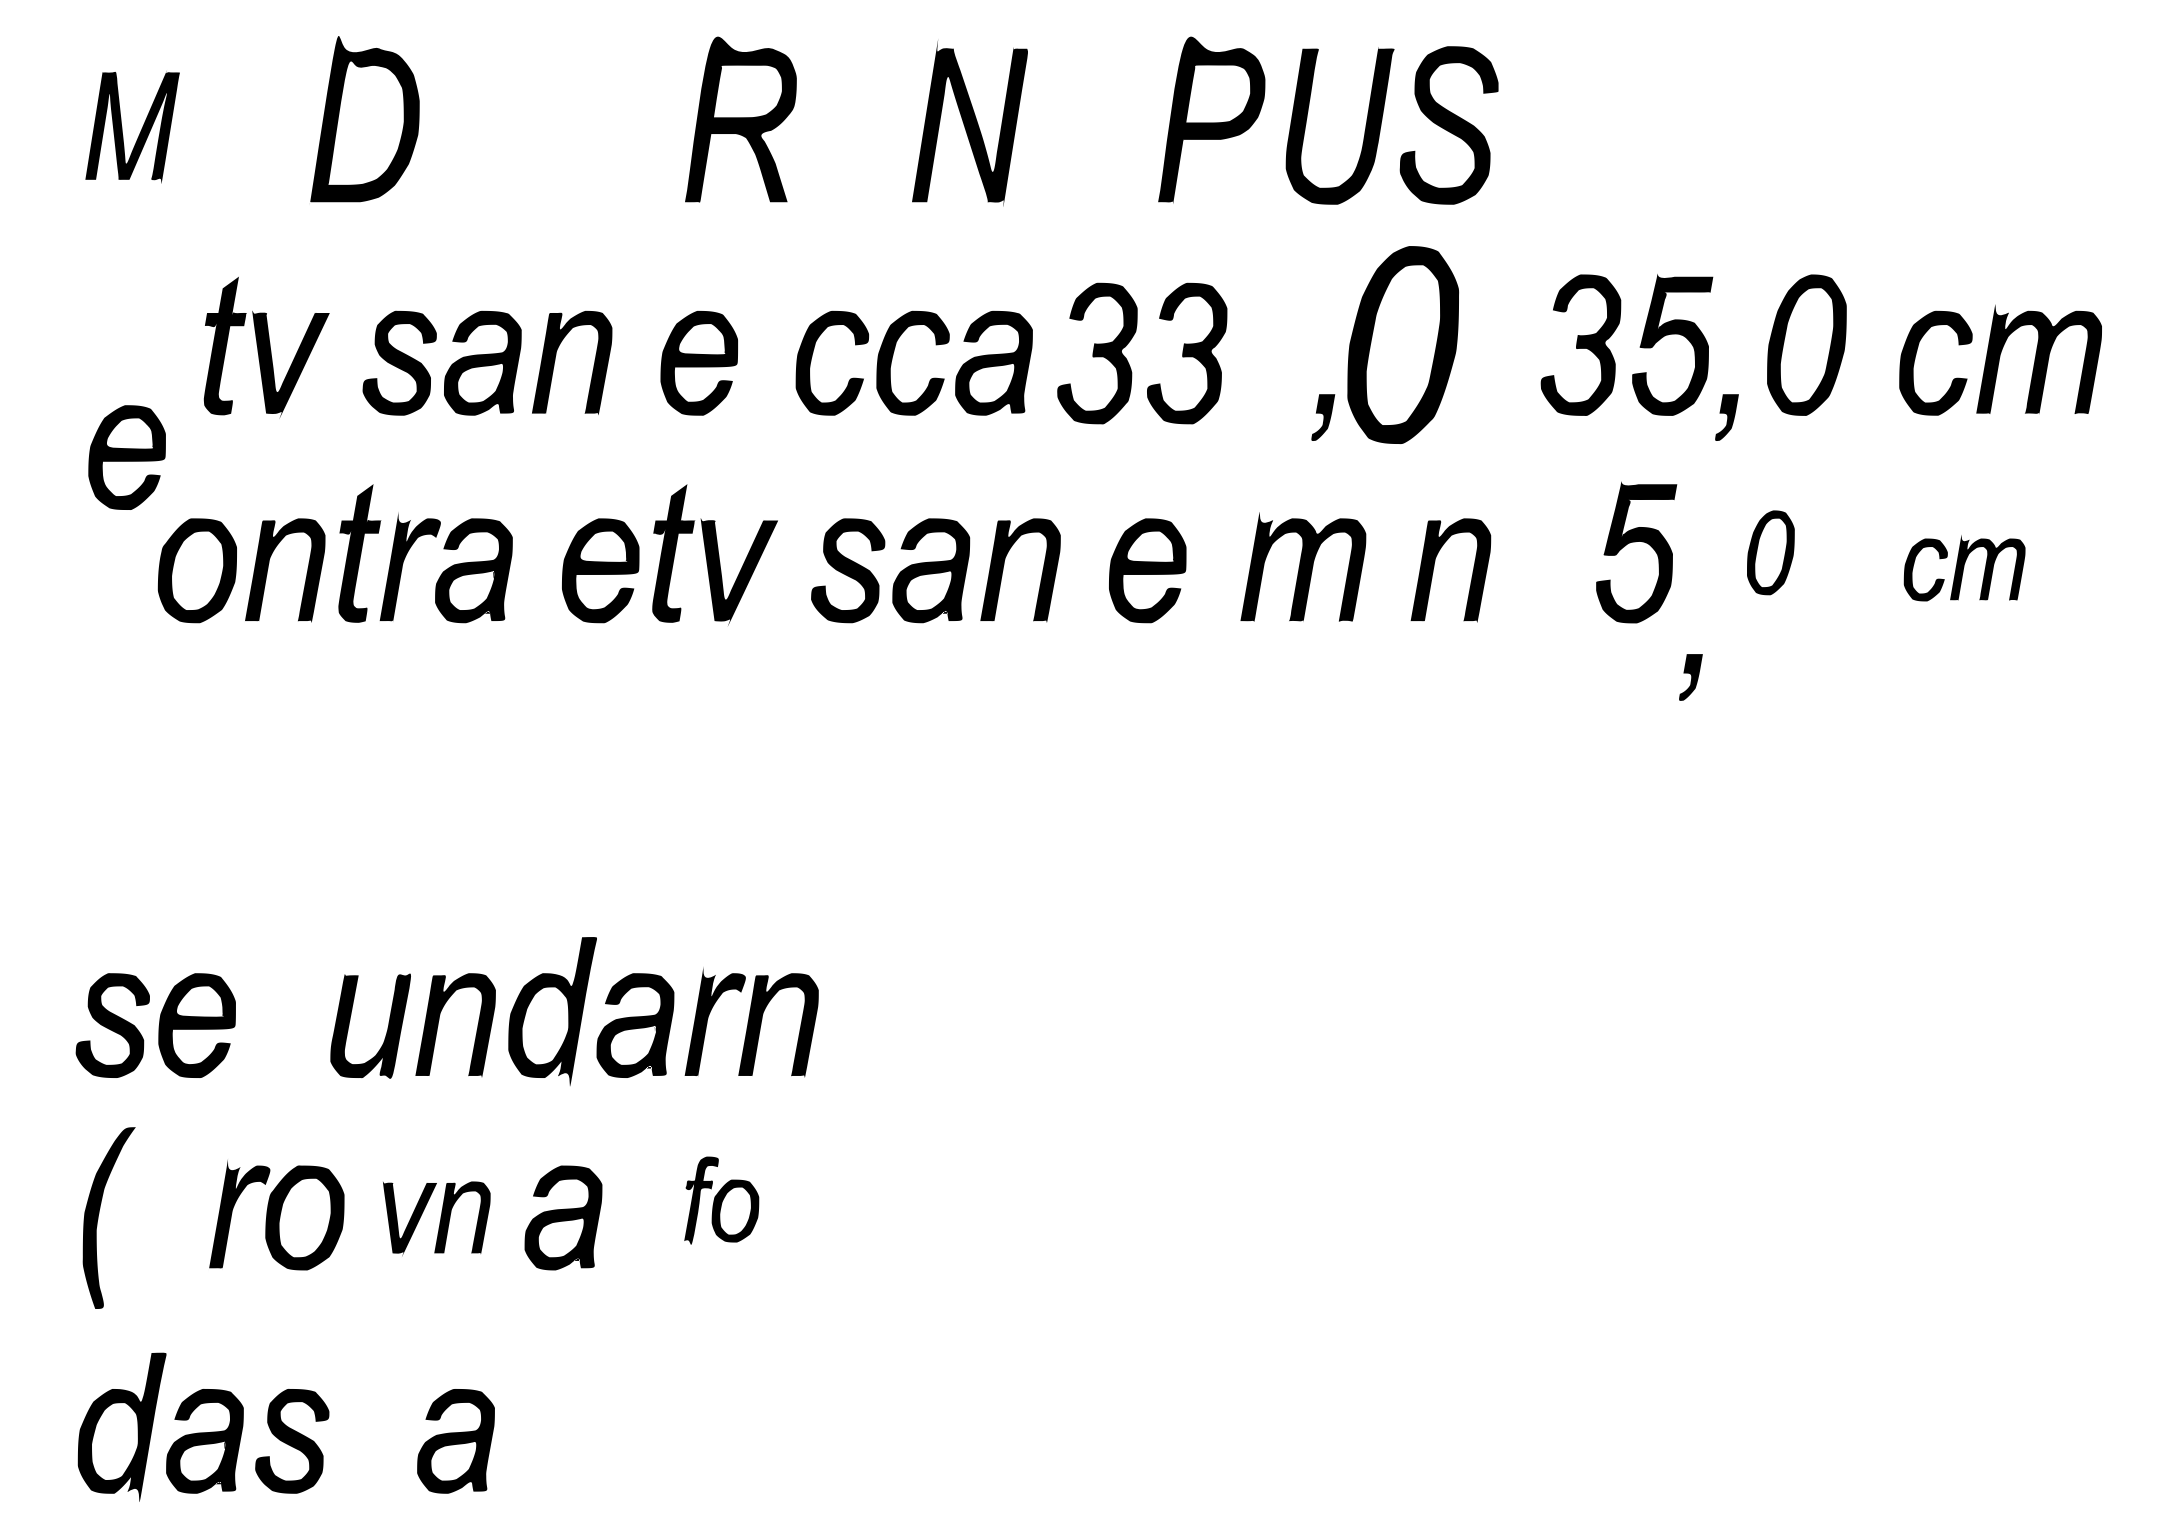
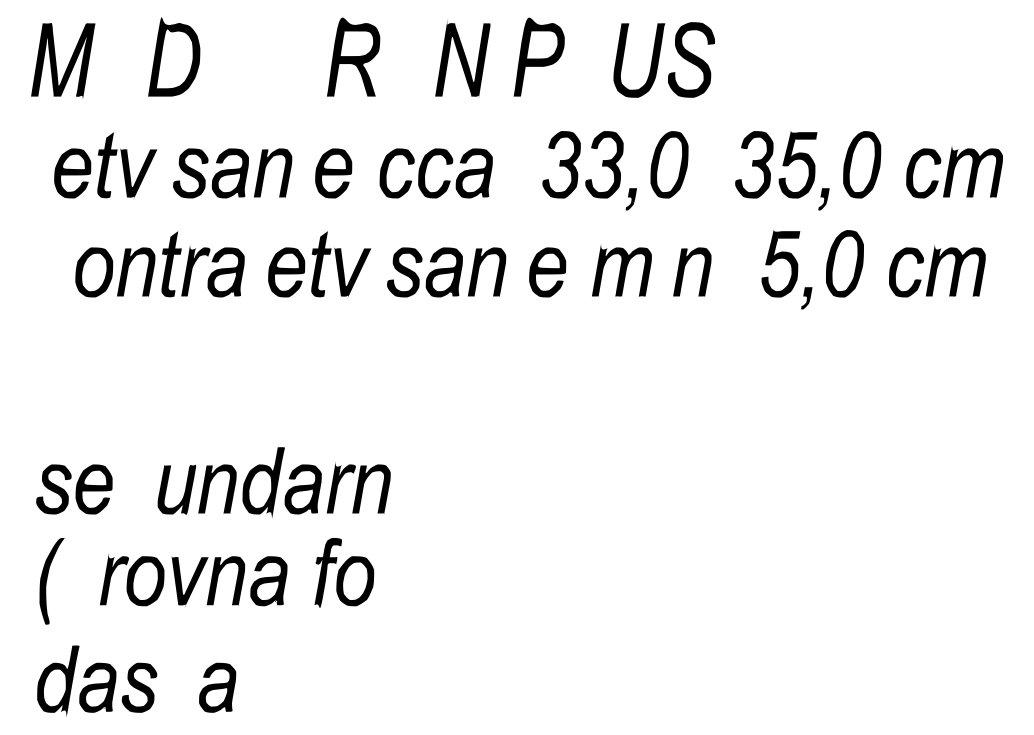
part: (1210, 118) -> (538, 56), moved
part: (133, 126) -> (63, 60), size x1.43
part: (1128, 344) -> (576, 160), moved
part: (1403, 344) -> (669, 164), size x0.71
part: (126, 457) -> (72, 173), moved
part: (1769, 552) -> (844, 263), size x1.67
part: (1964, 568) -> (937, 271), size x1.67
part: (1690, 677) -> (806, 298), moved
part: (721, 1199) -> (344, 572), size x1.67
part: (436, 1218) -> (208, 581), size x1.43

